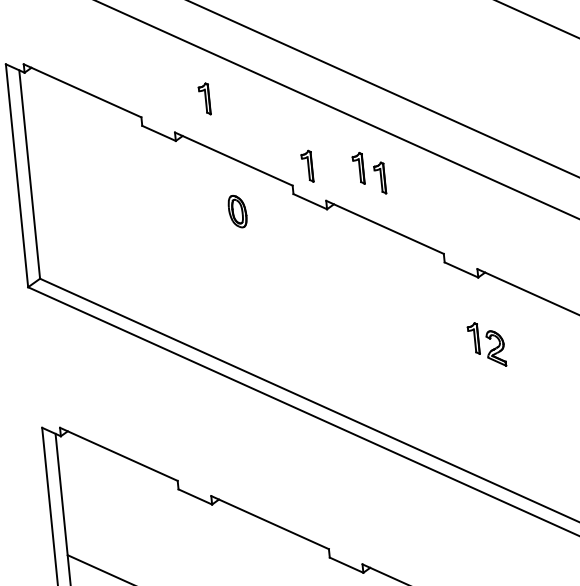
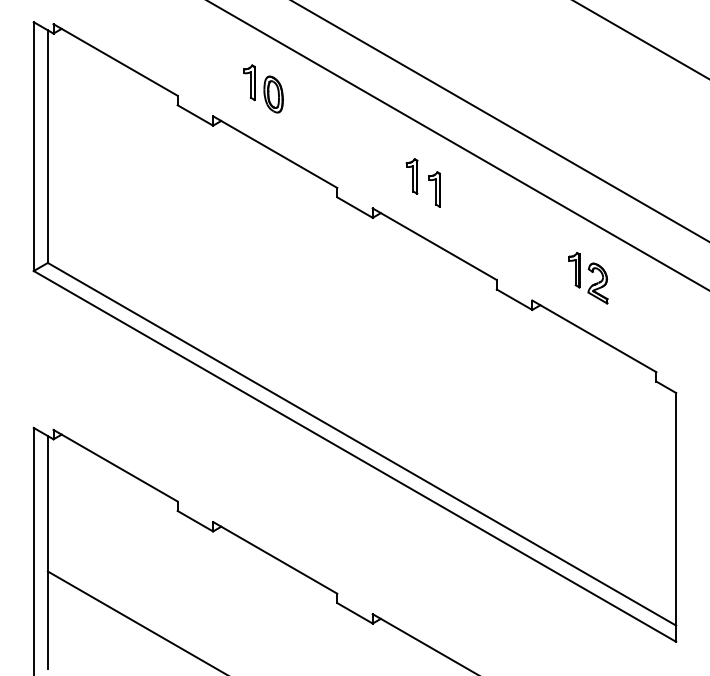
part: (307, 166) -> (355, 168), removed
part: (237, 211) -> (273, 94), moved
part: (489, 339) -> (591, 272), moved

